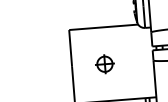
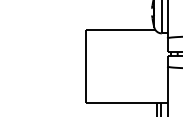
part: (104, 63) -> (118, 65), removed

